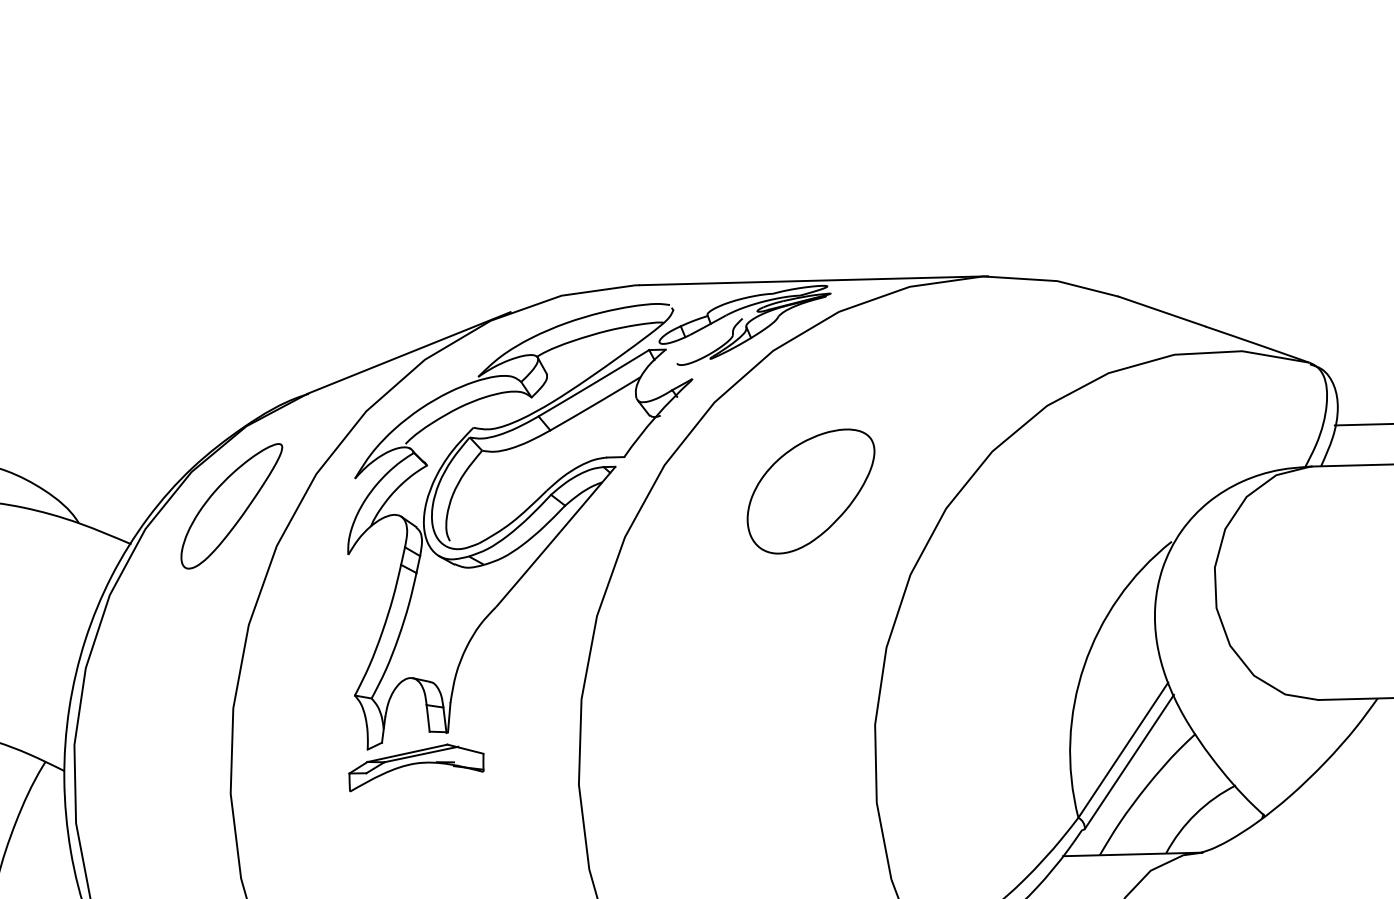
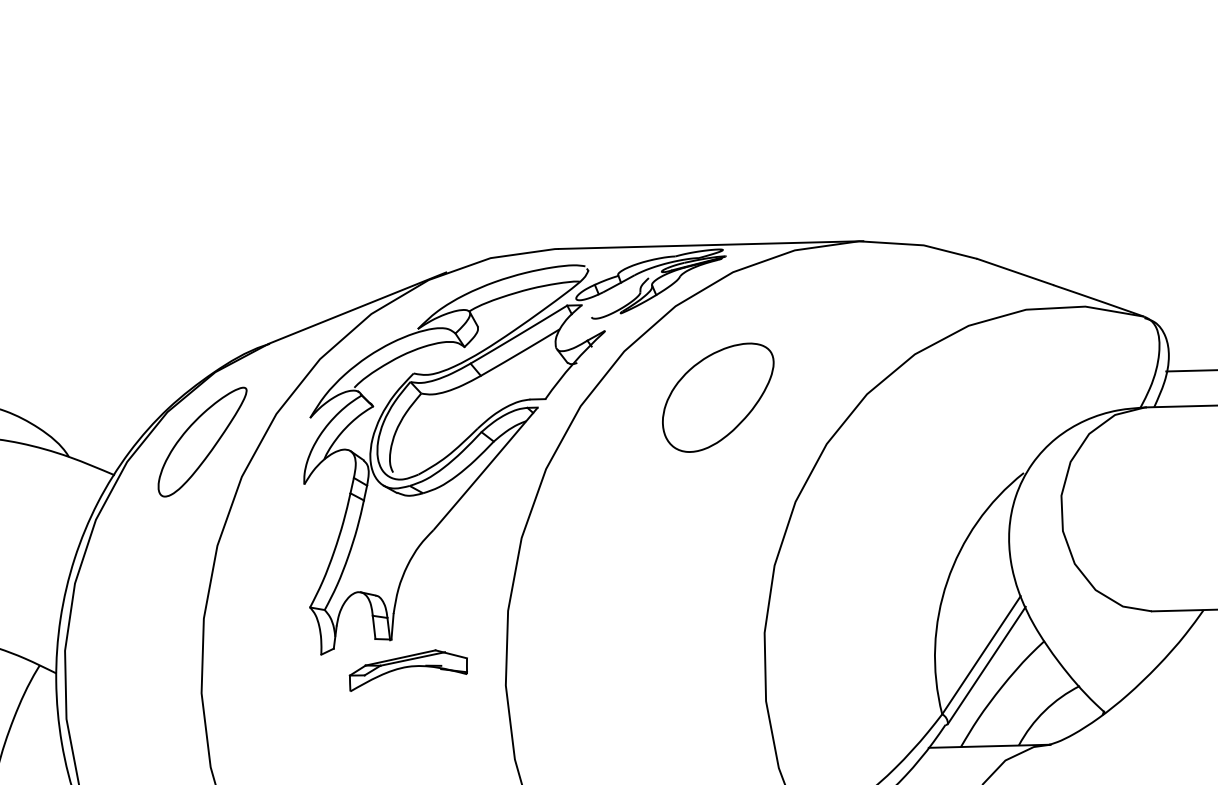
part: (810, 491) -> (717, 397), moved
part: (416, 767) -> (408, 670), moved

